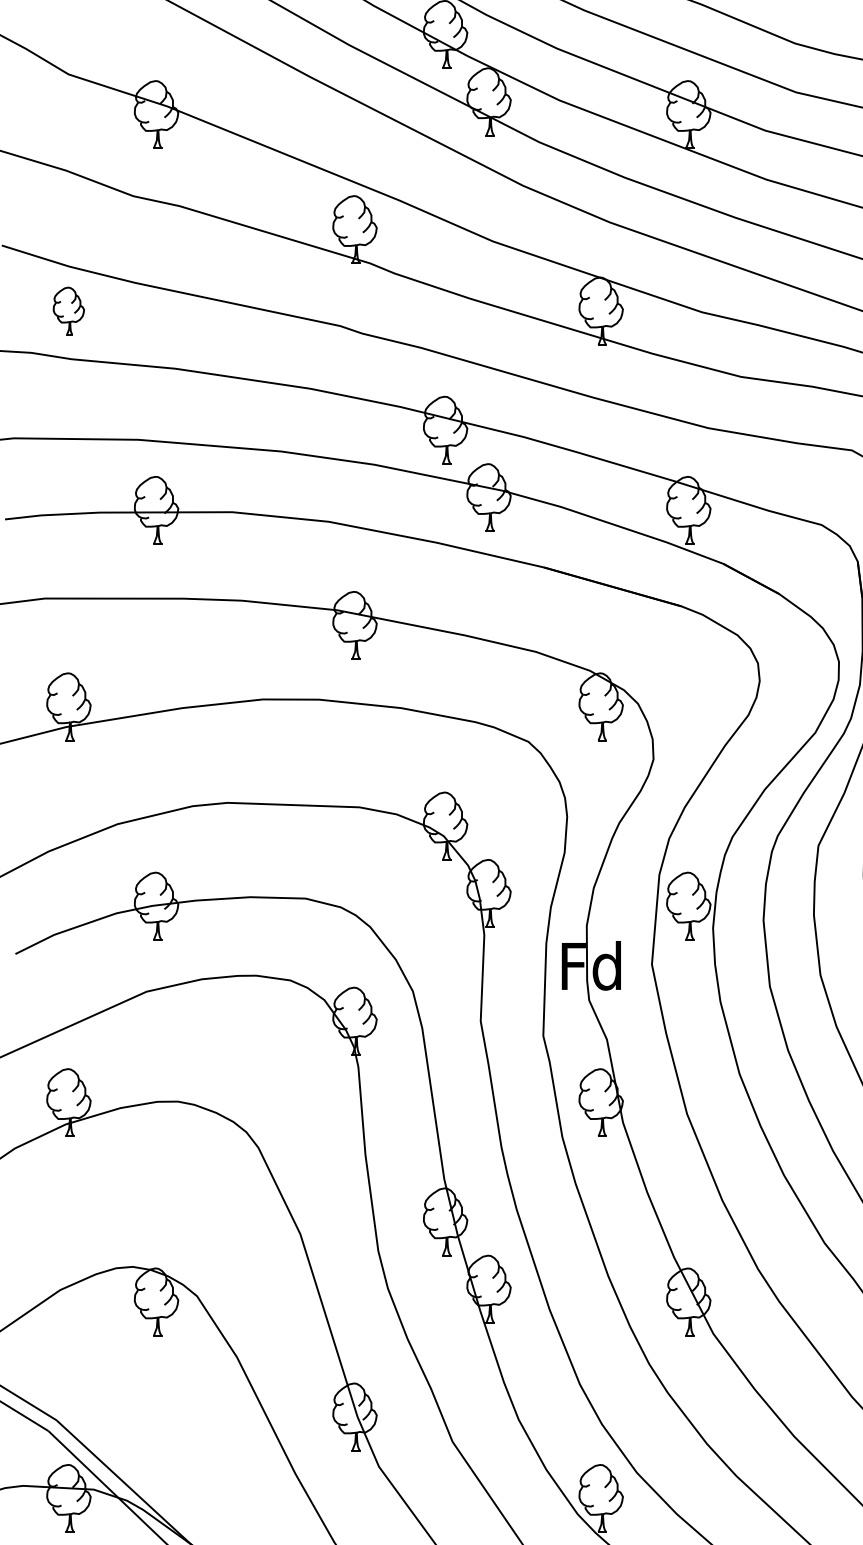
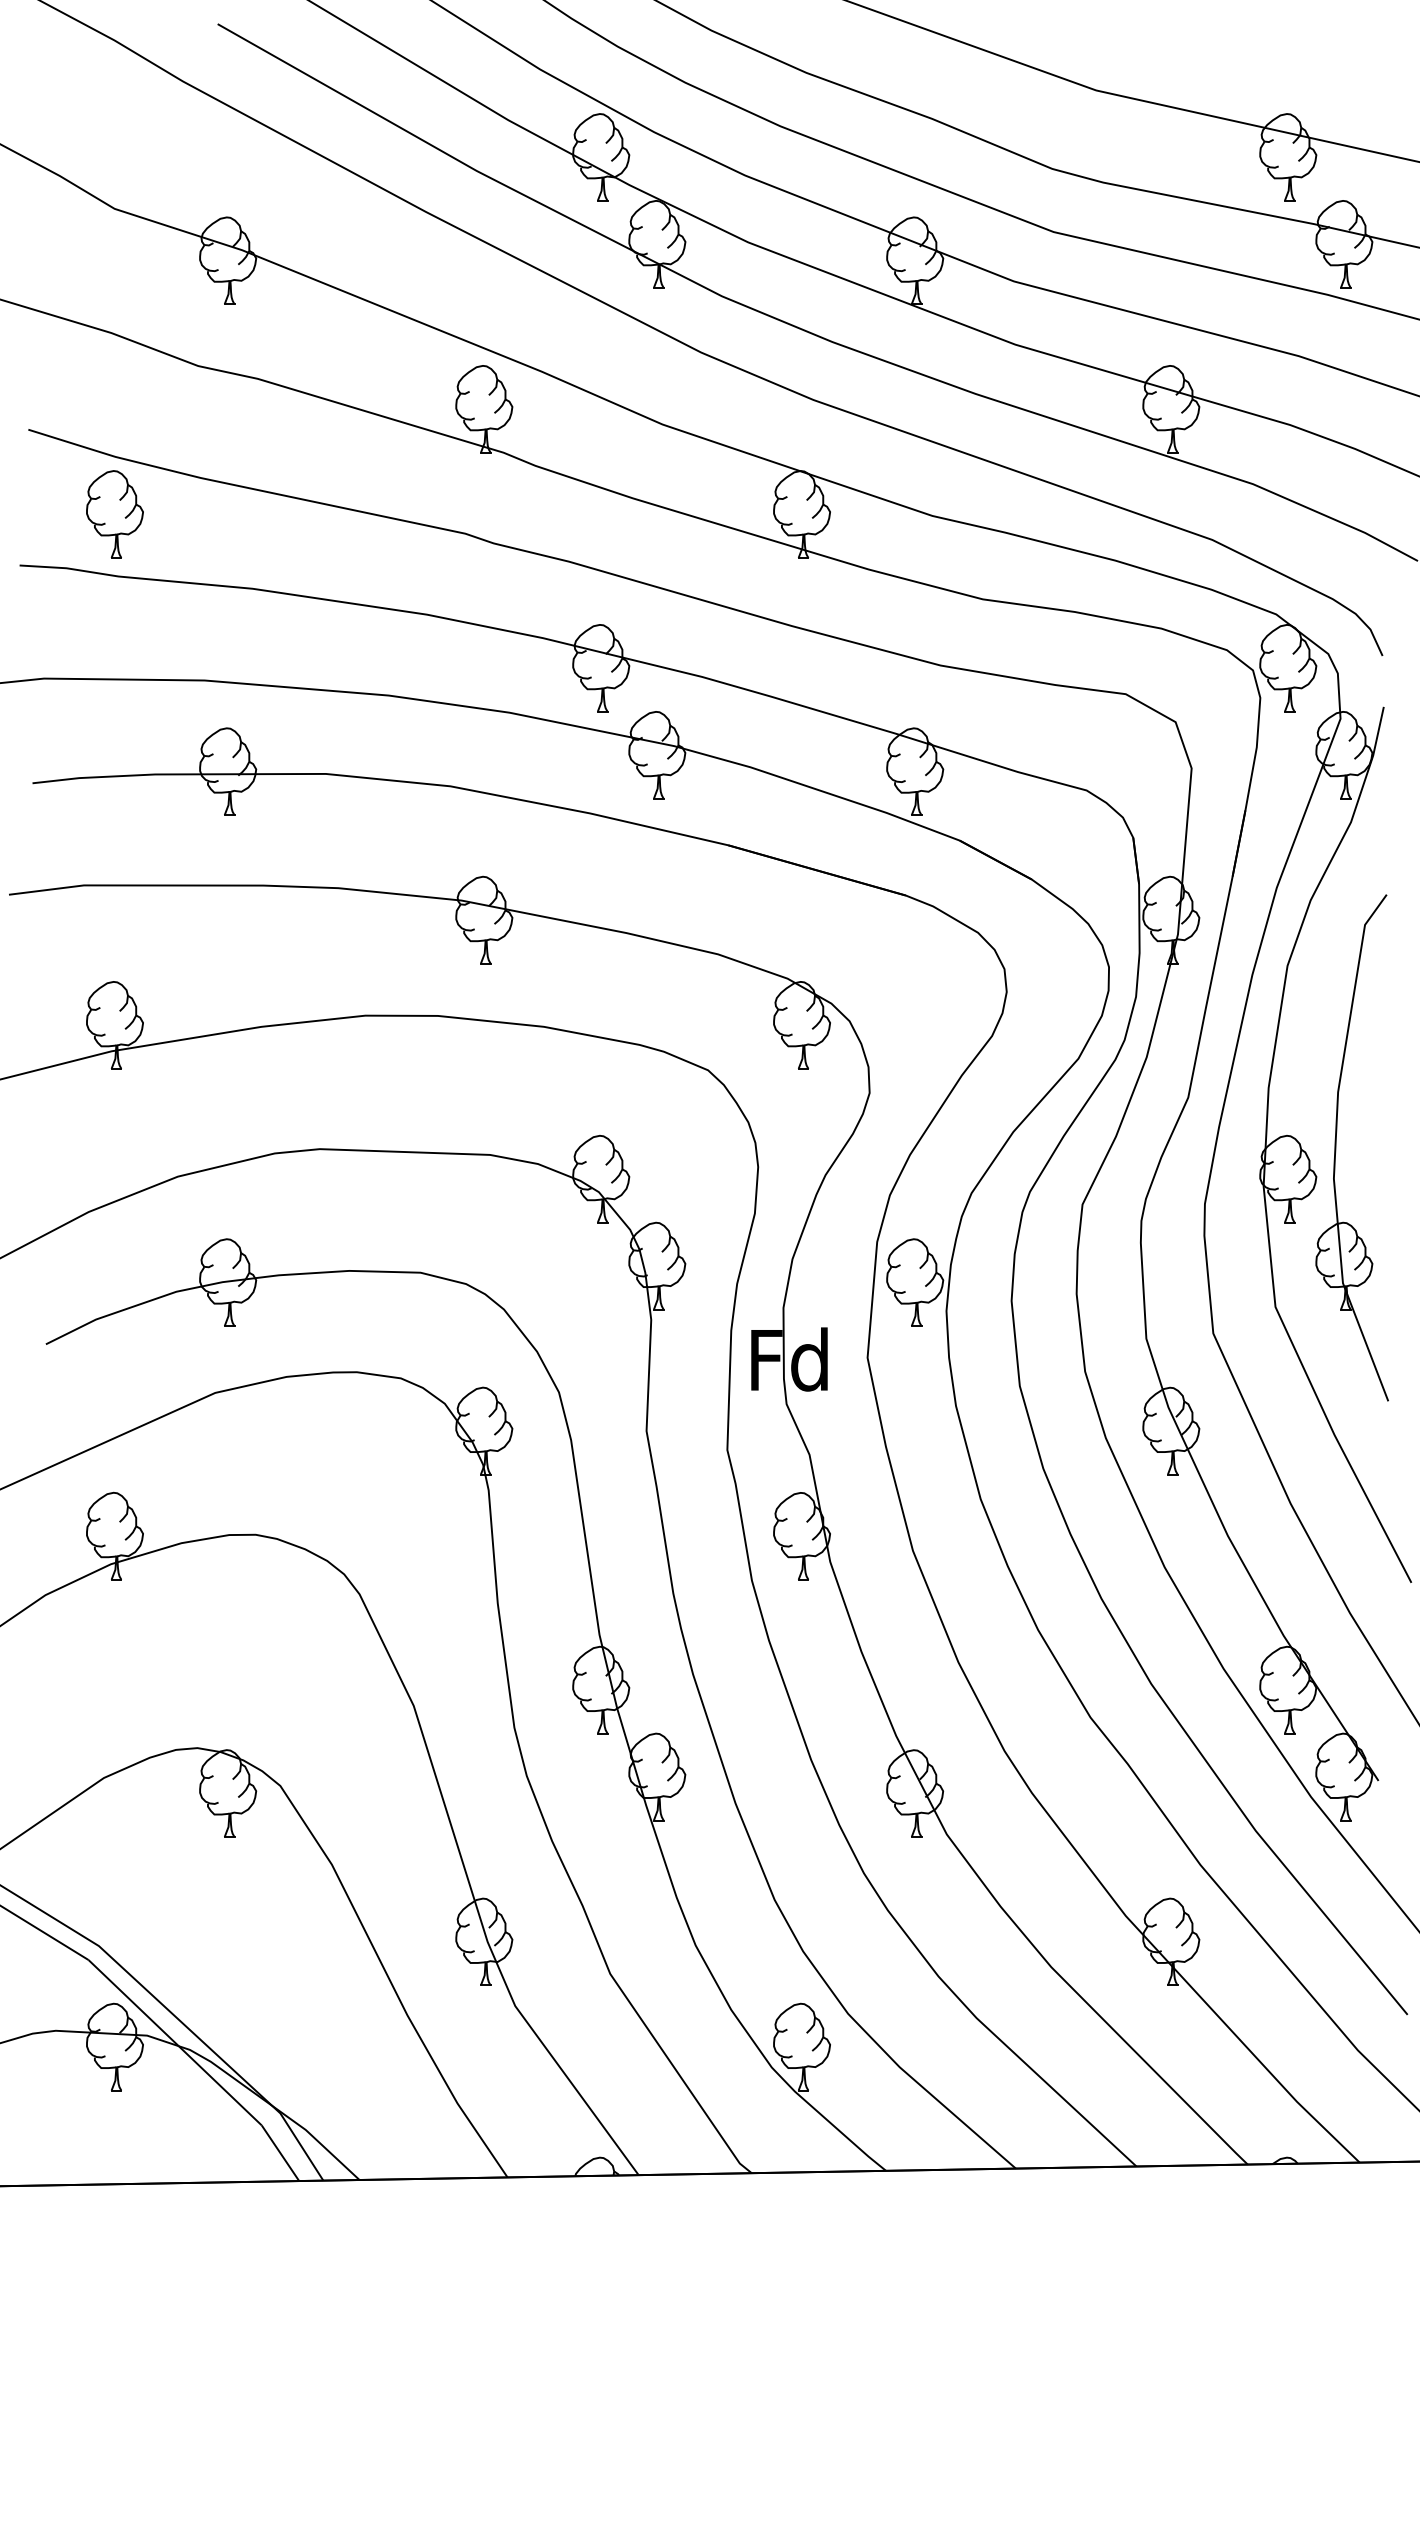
part: (68, 311) -> (114, 514), size x1.43

